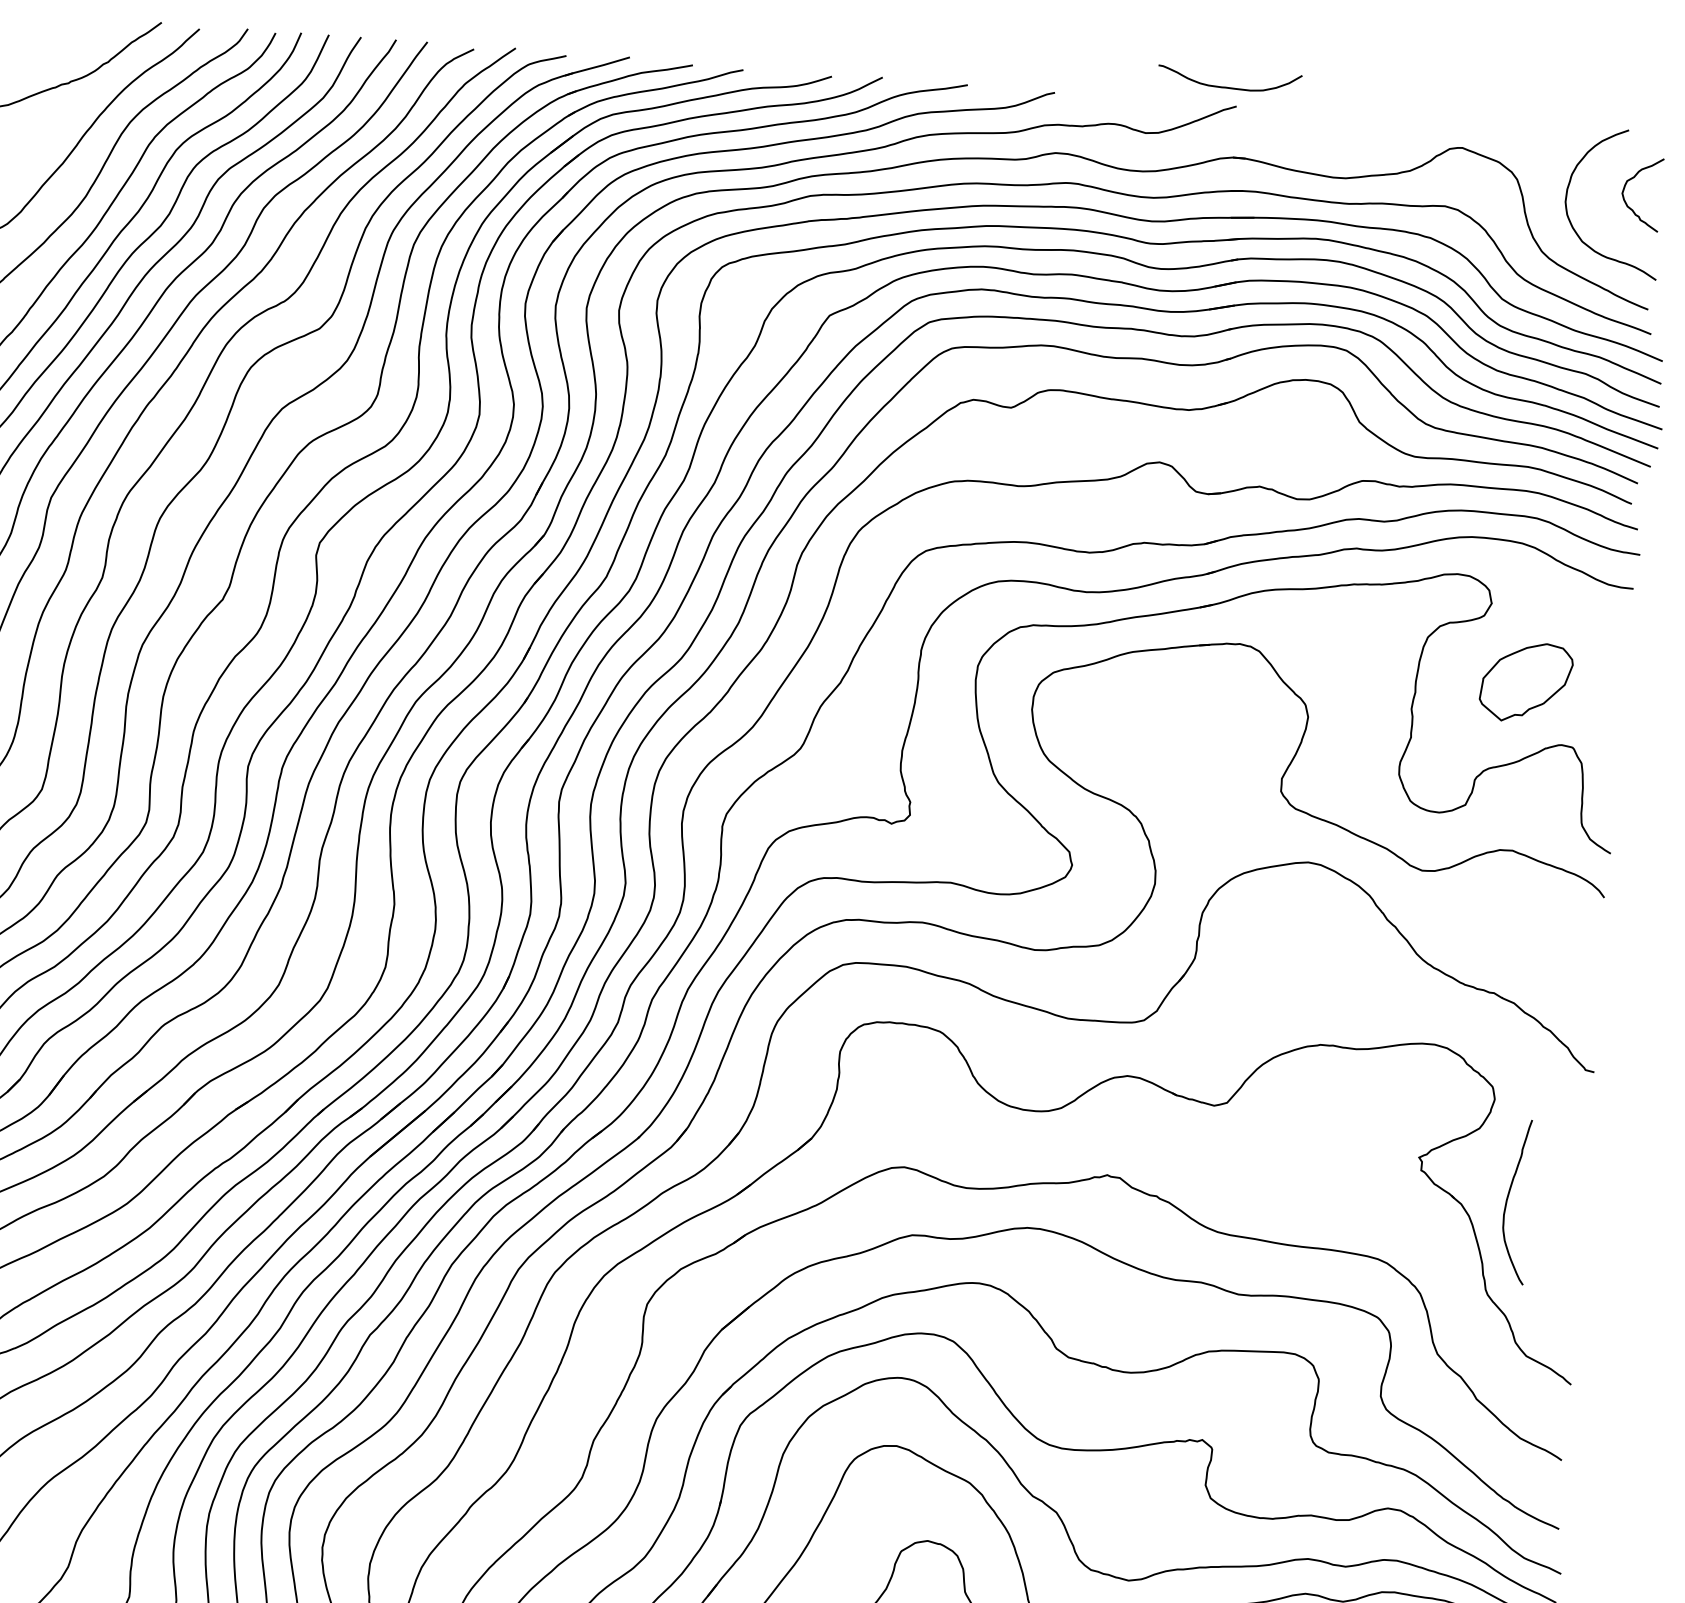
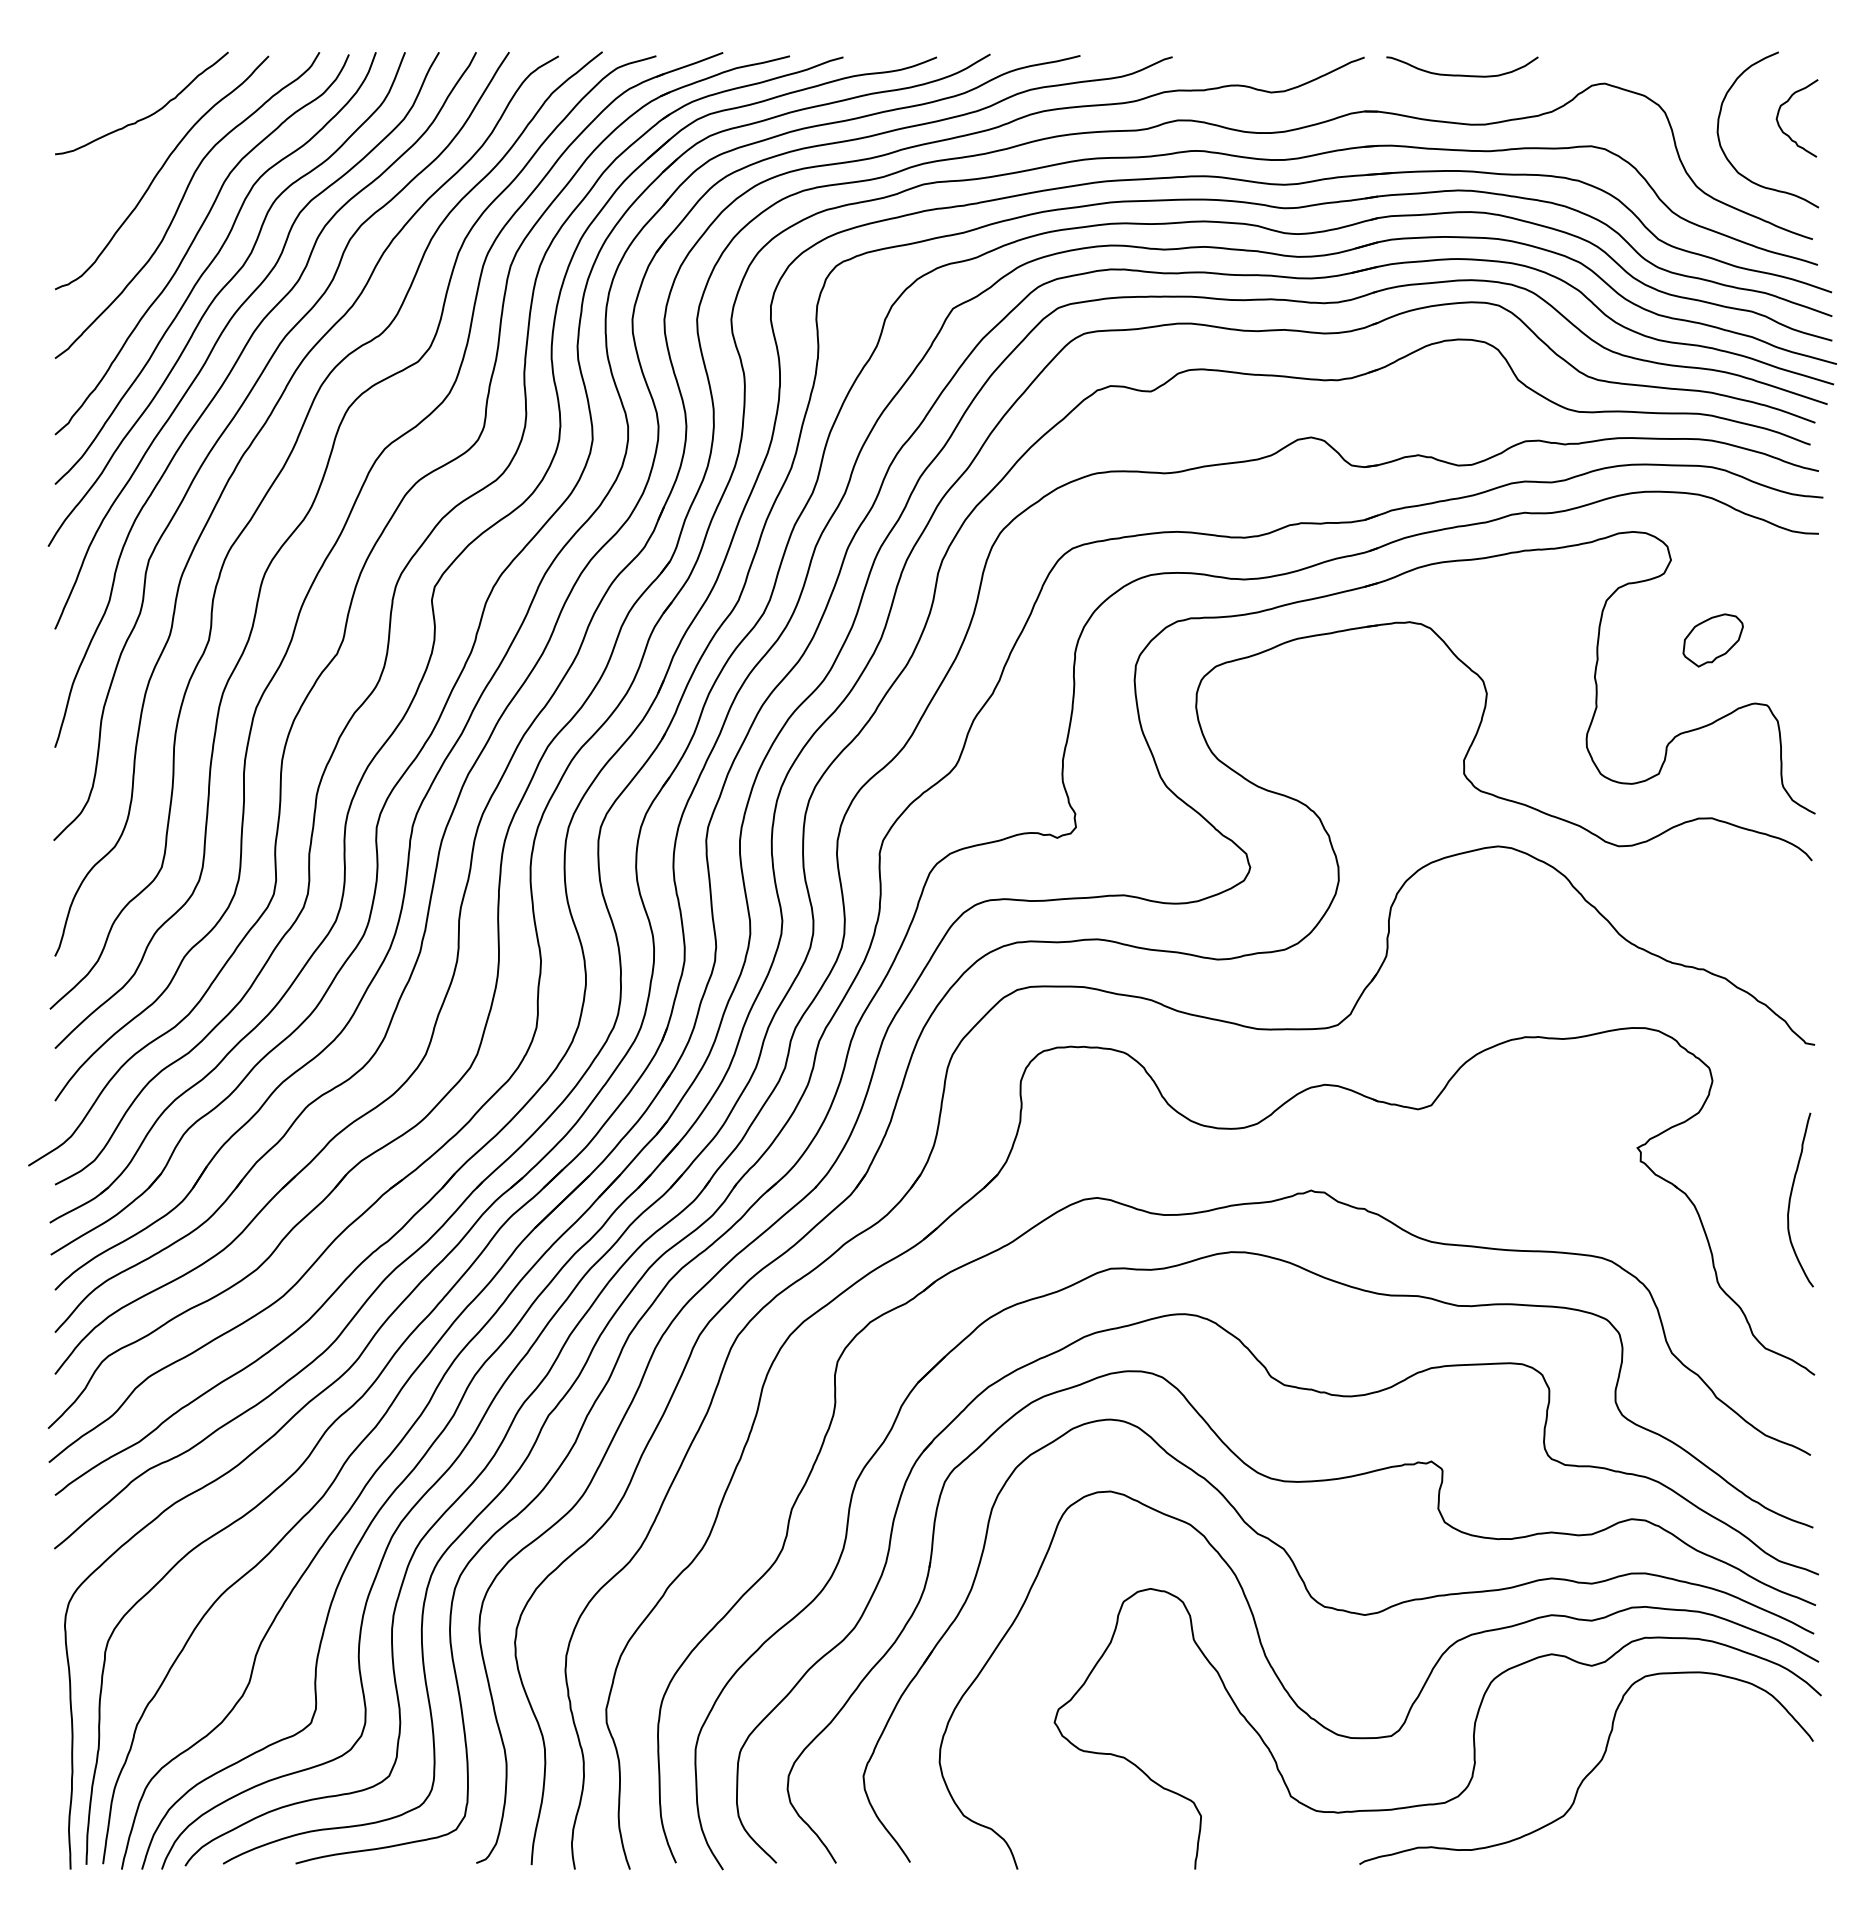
curve: (1229, 86) -> (1462, 74), moved
part: (1525, 682) -> (1712, 640), size x0.62
curve: (1508, 1198) -> (1791, 1197), moved

